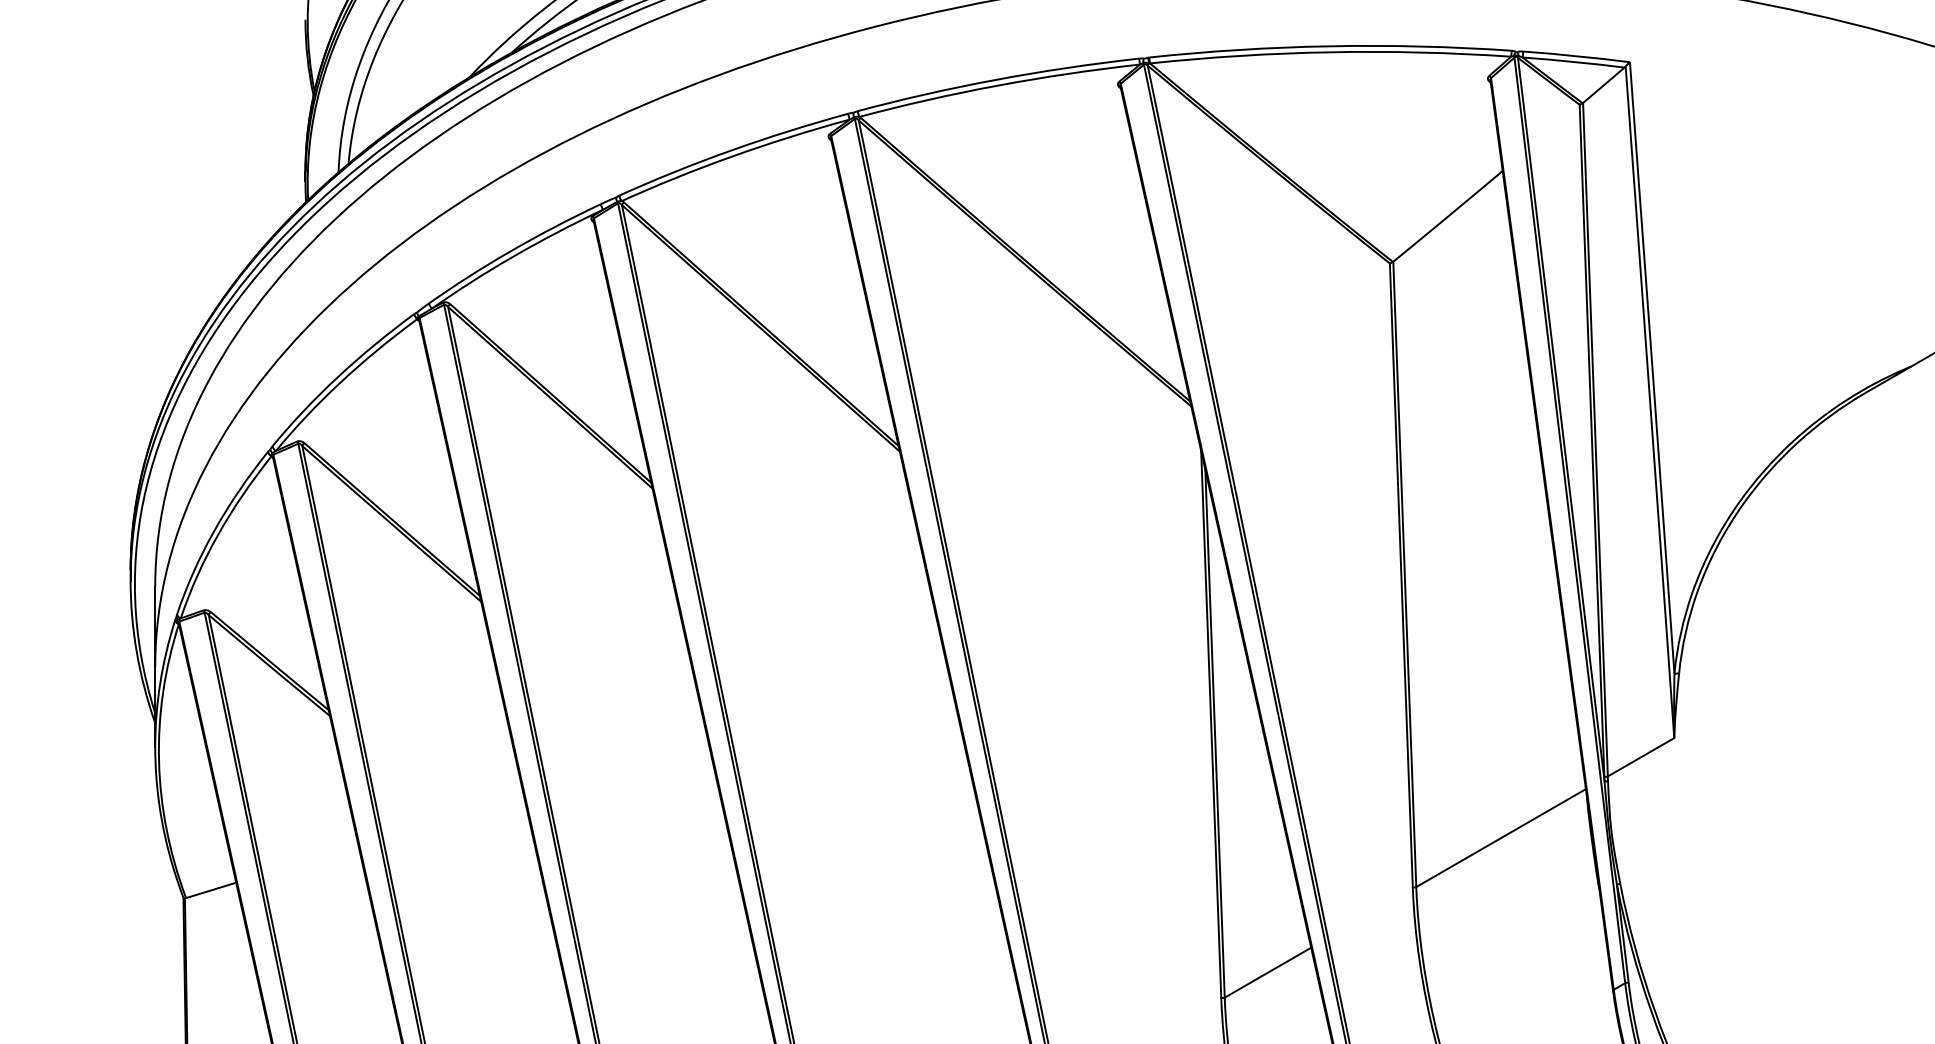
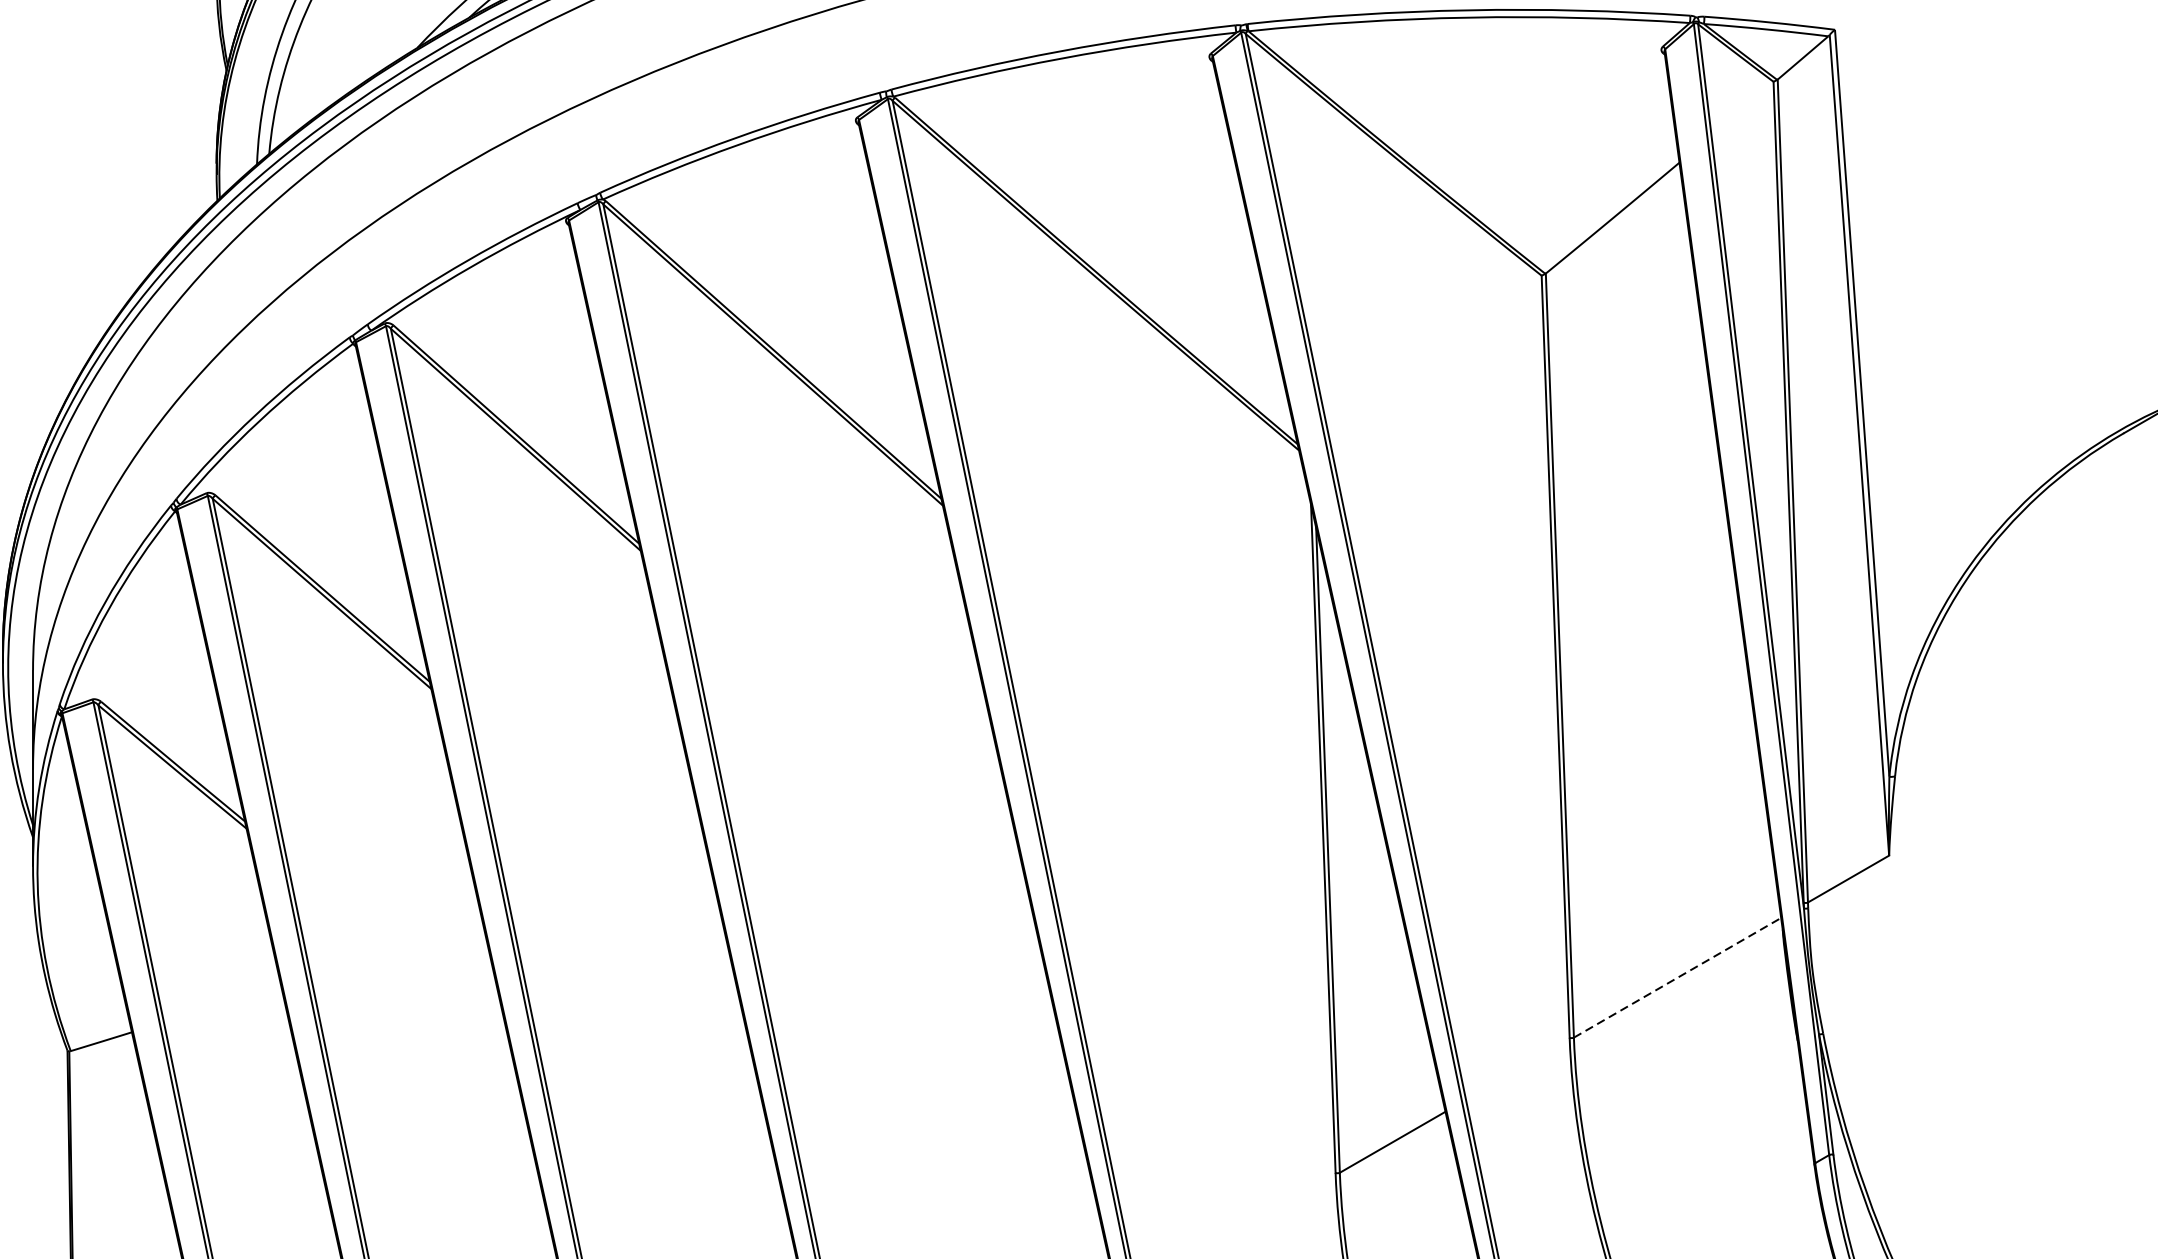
line: (1501, 838) -> (1678, 978), solid -> dashed

